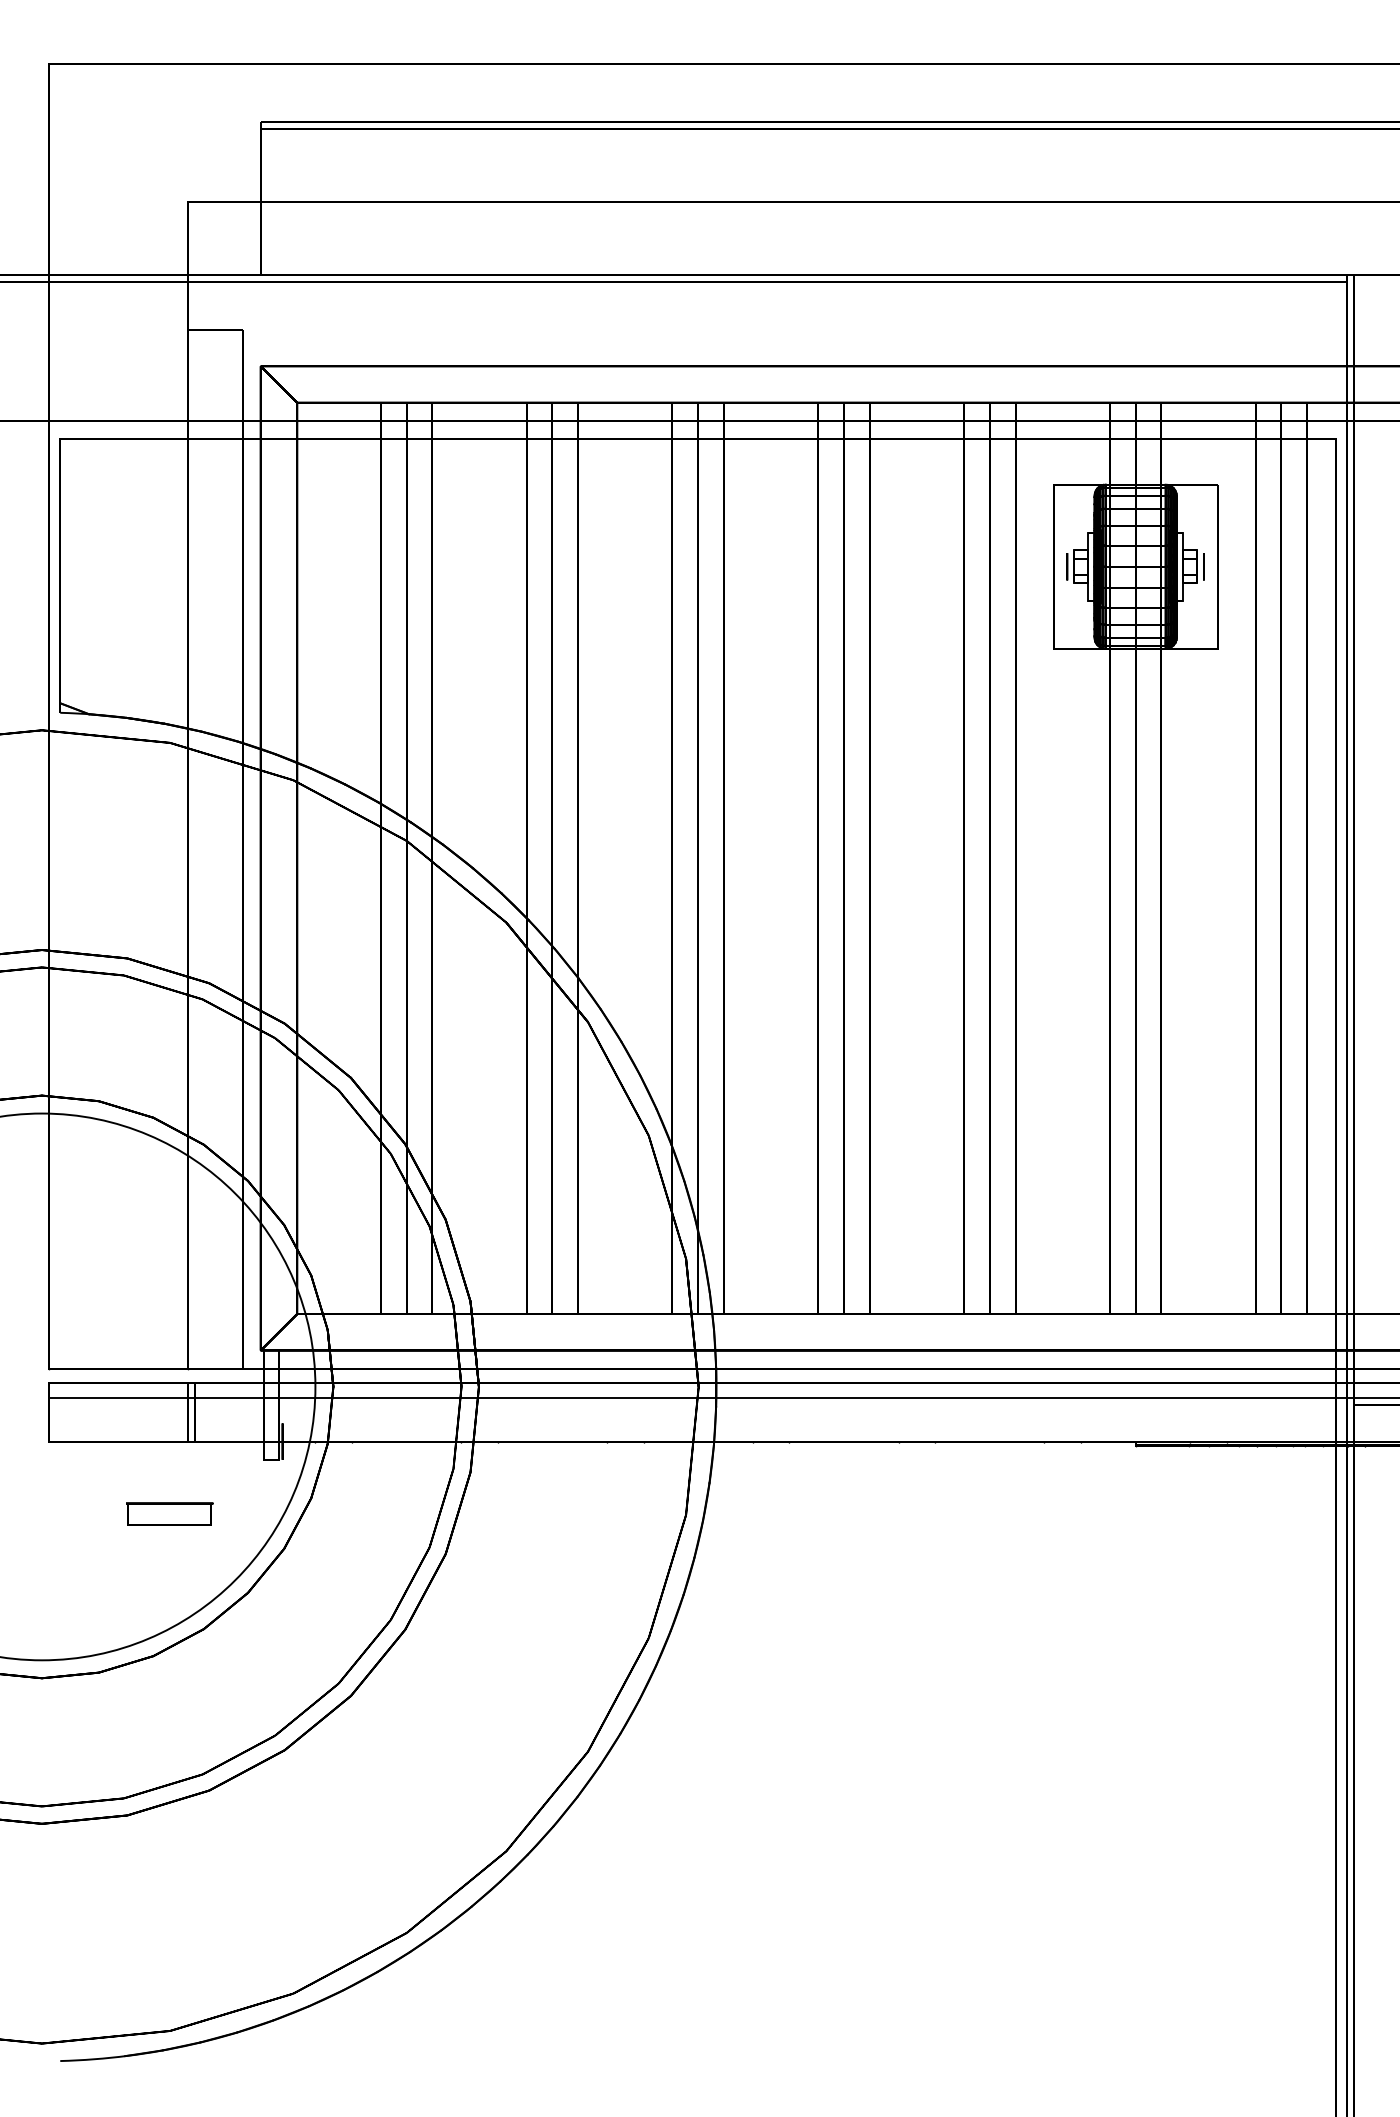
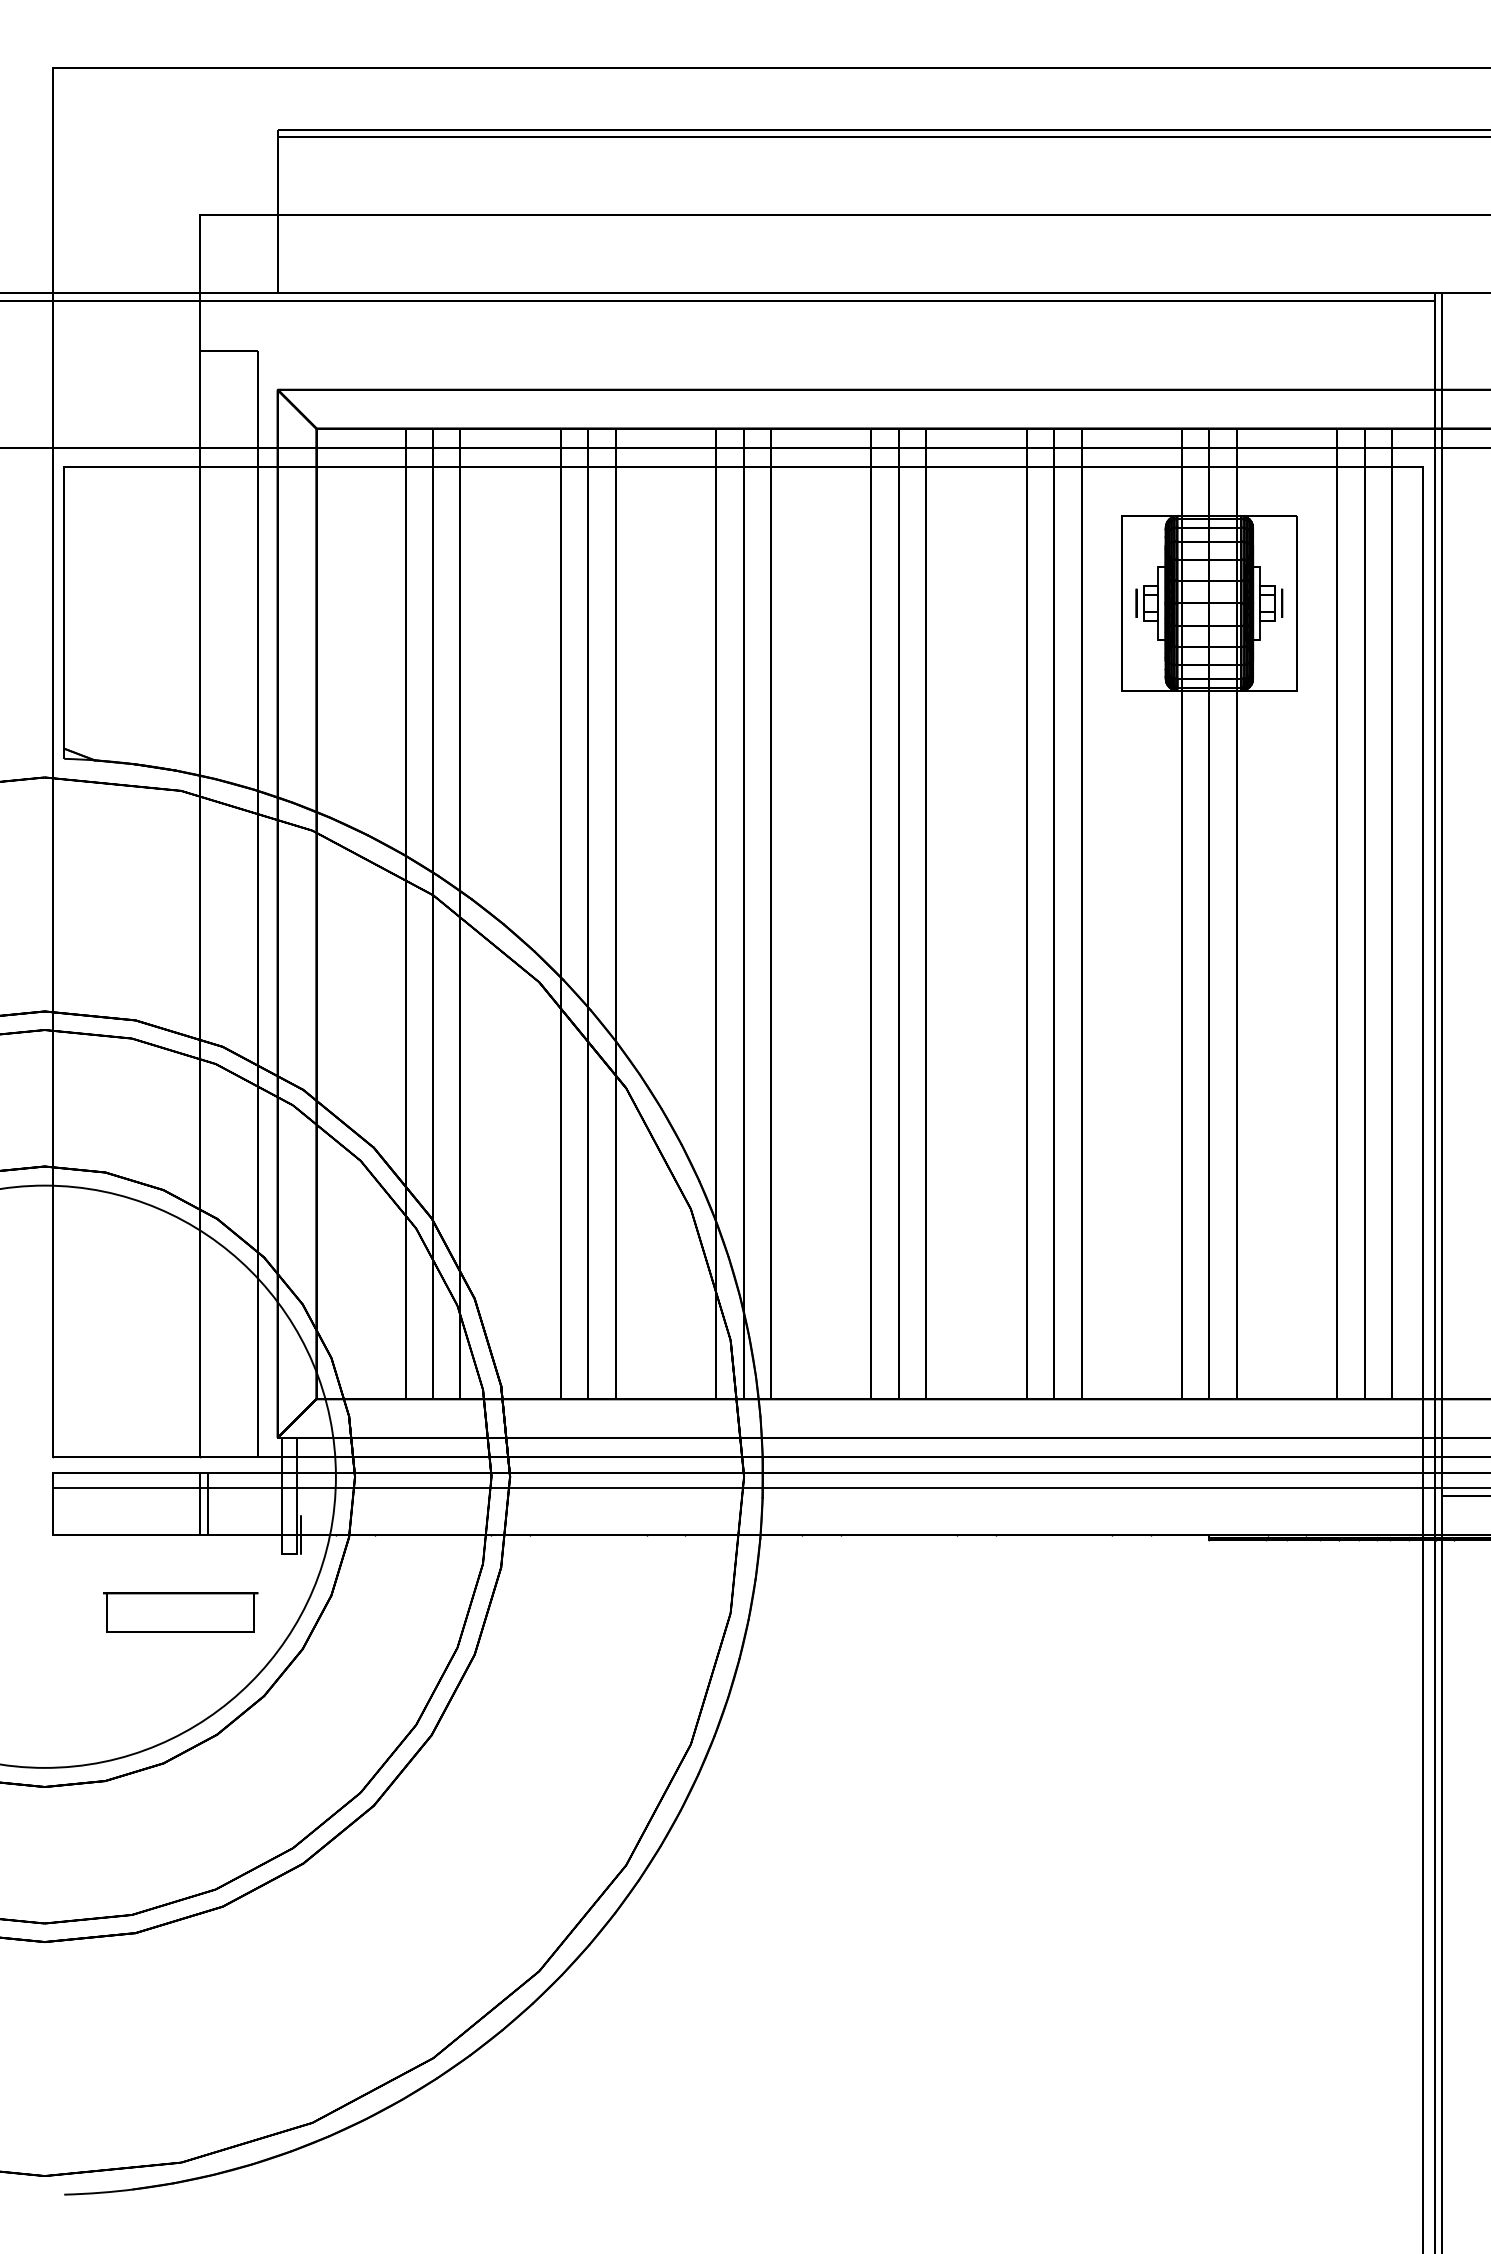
part: (169, 1514) -> (180, 1612), size x1.67

